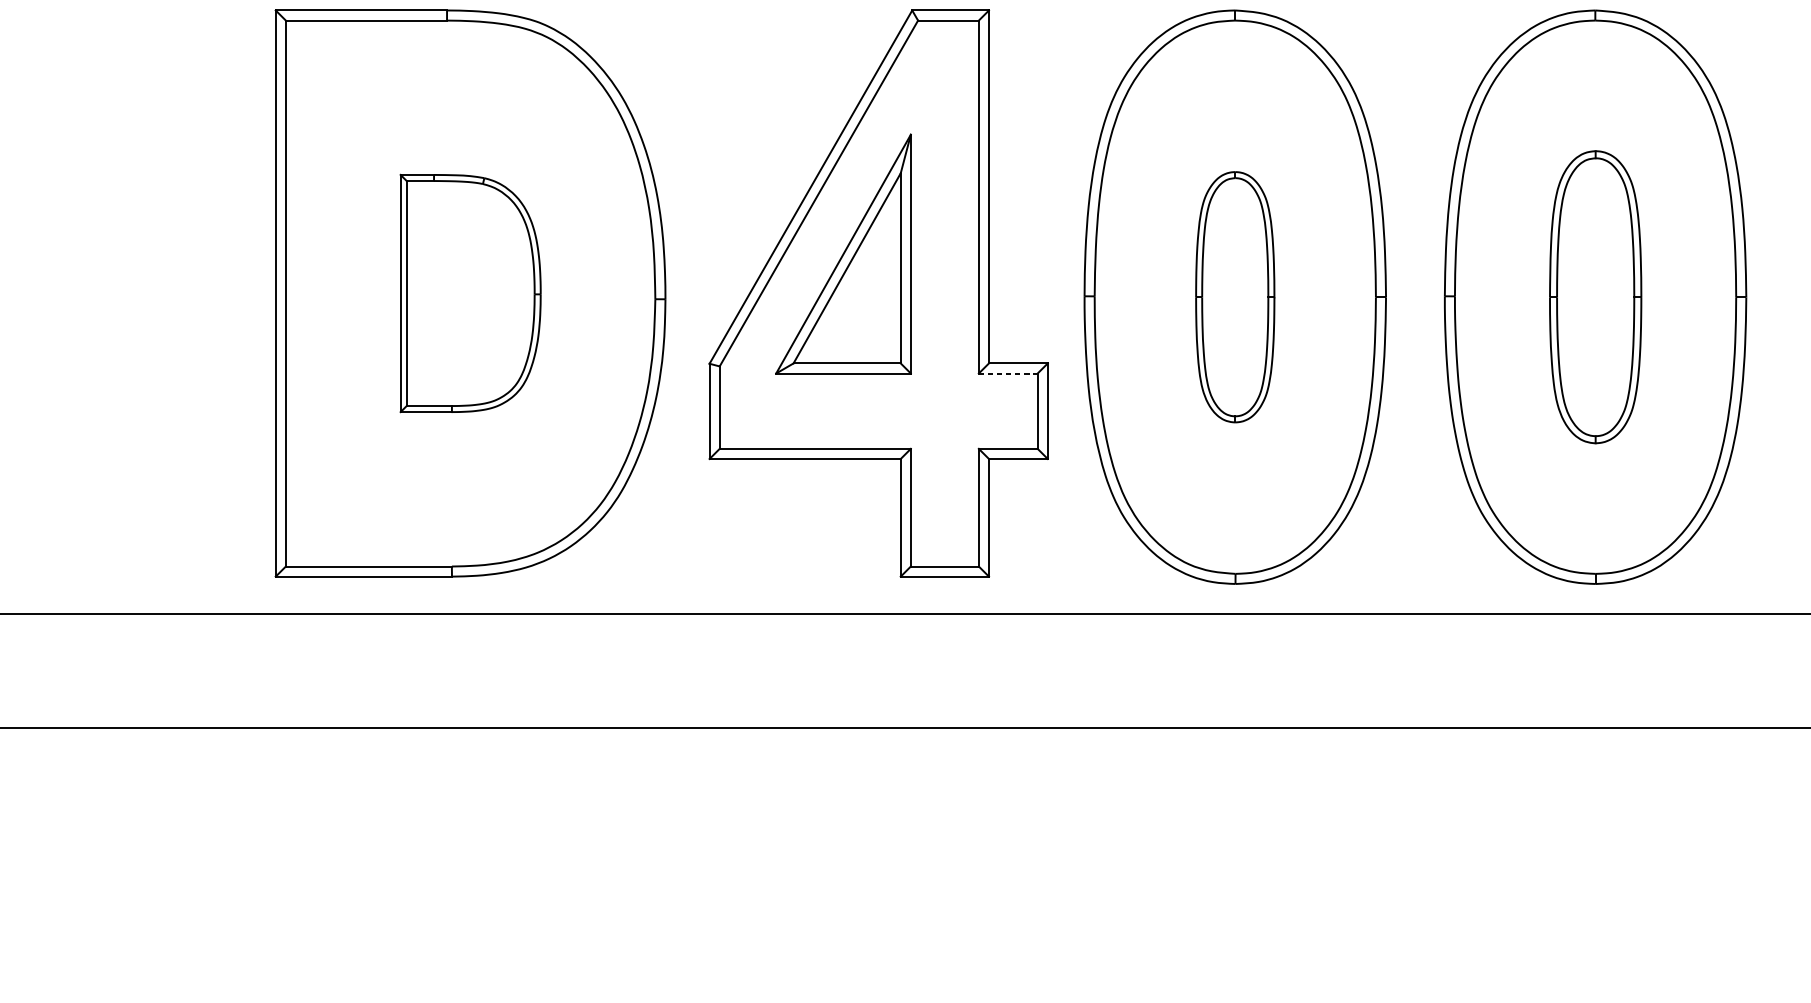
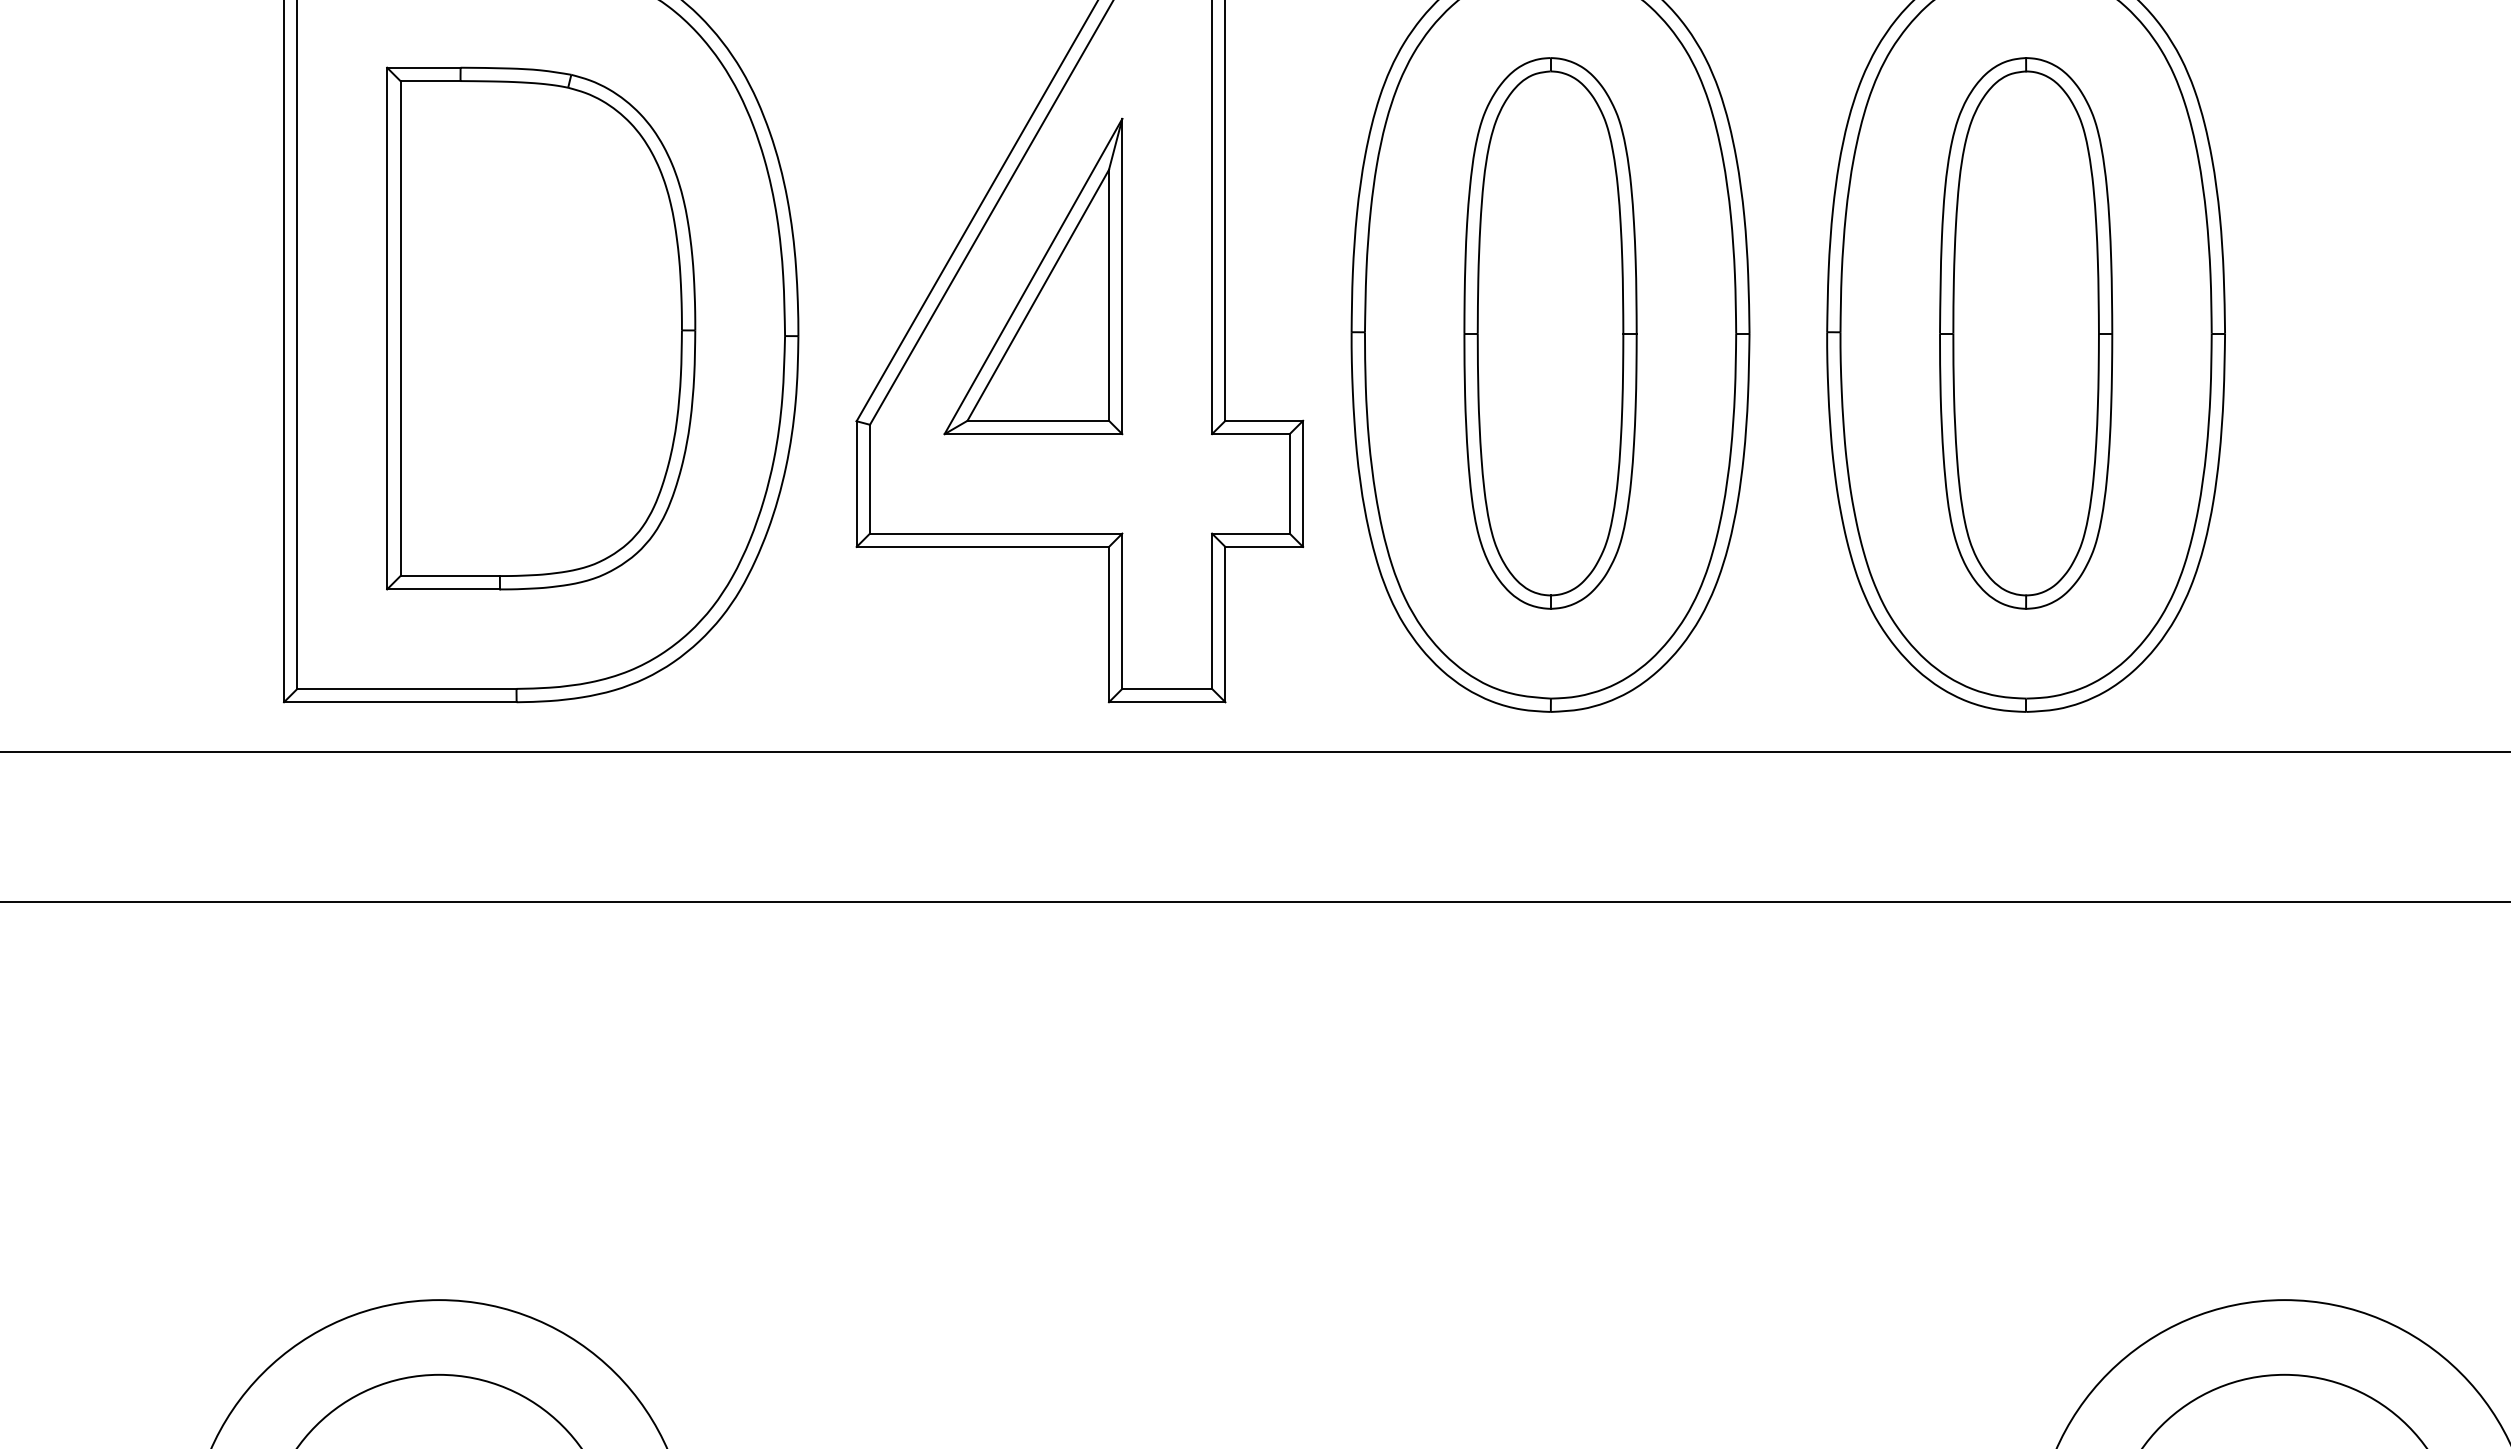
part: (470, 293) -> (541, 328), size x1.67
part: (1235, 297) -> (1550, 333), size x1.67
part: (1595, 297) -> (2026, 333), size x1.43
line: (1007, 373) -> (1250, 434), dashed -> solid

